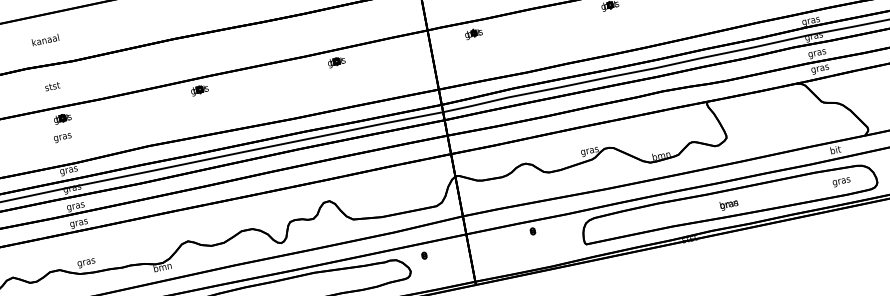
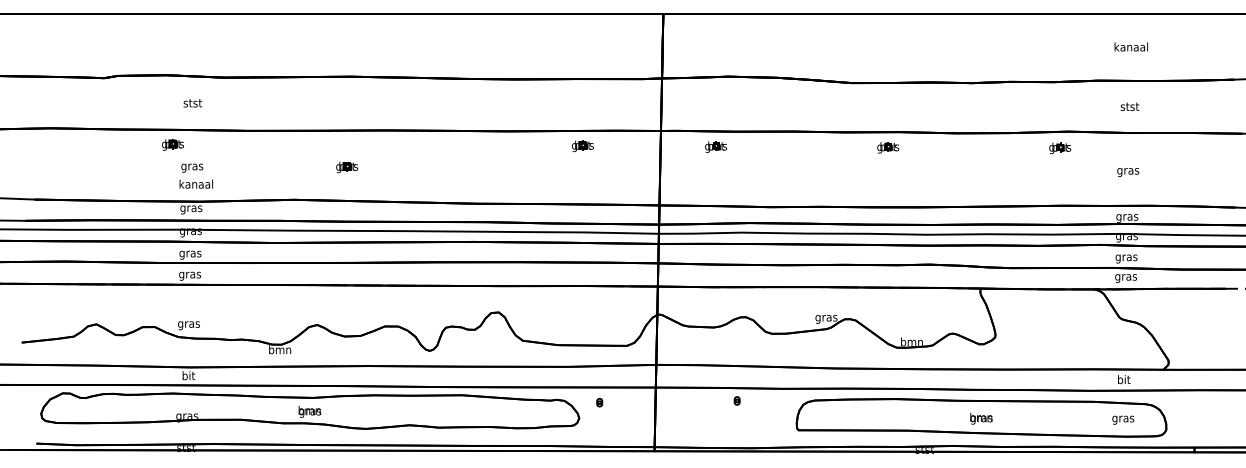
text: (44, 39) -> (195, 183), moved
part: (336, 62) -> (582, 146), moved
part: (200, 90) -> (347, 167), moved
part: (62, 118) -> (172, 144), moved

